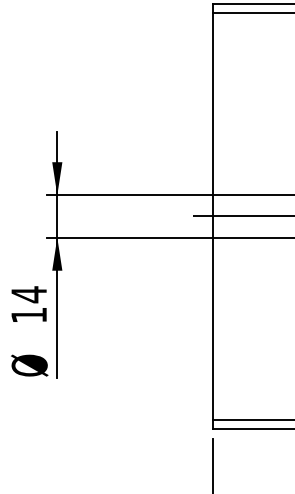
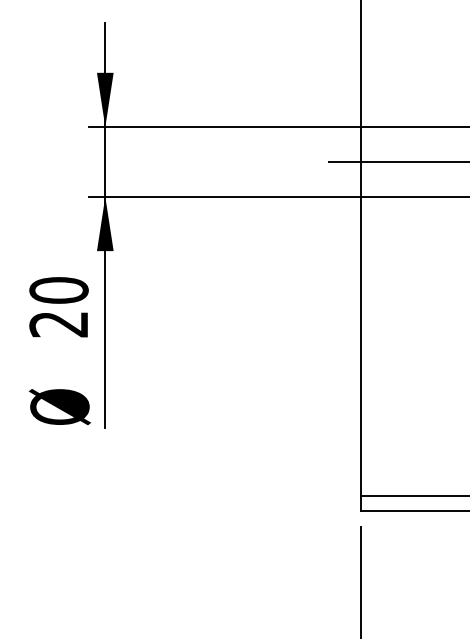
text: (29, 304) -> (59, 306), 14 -> 20

